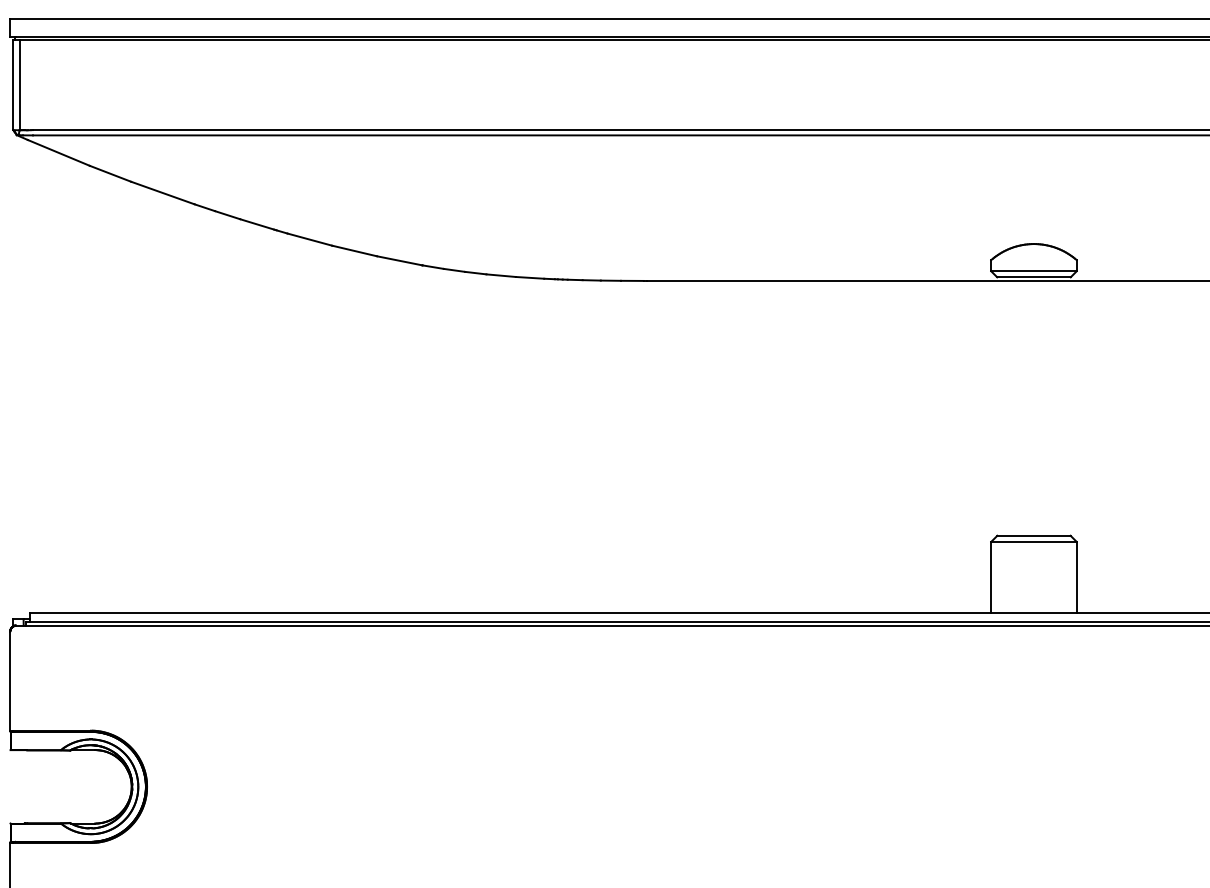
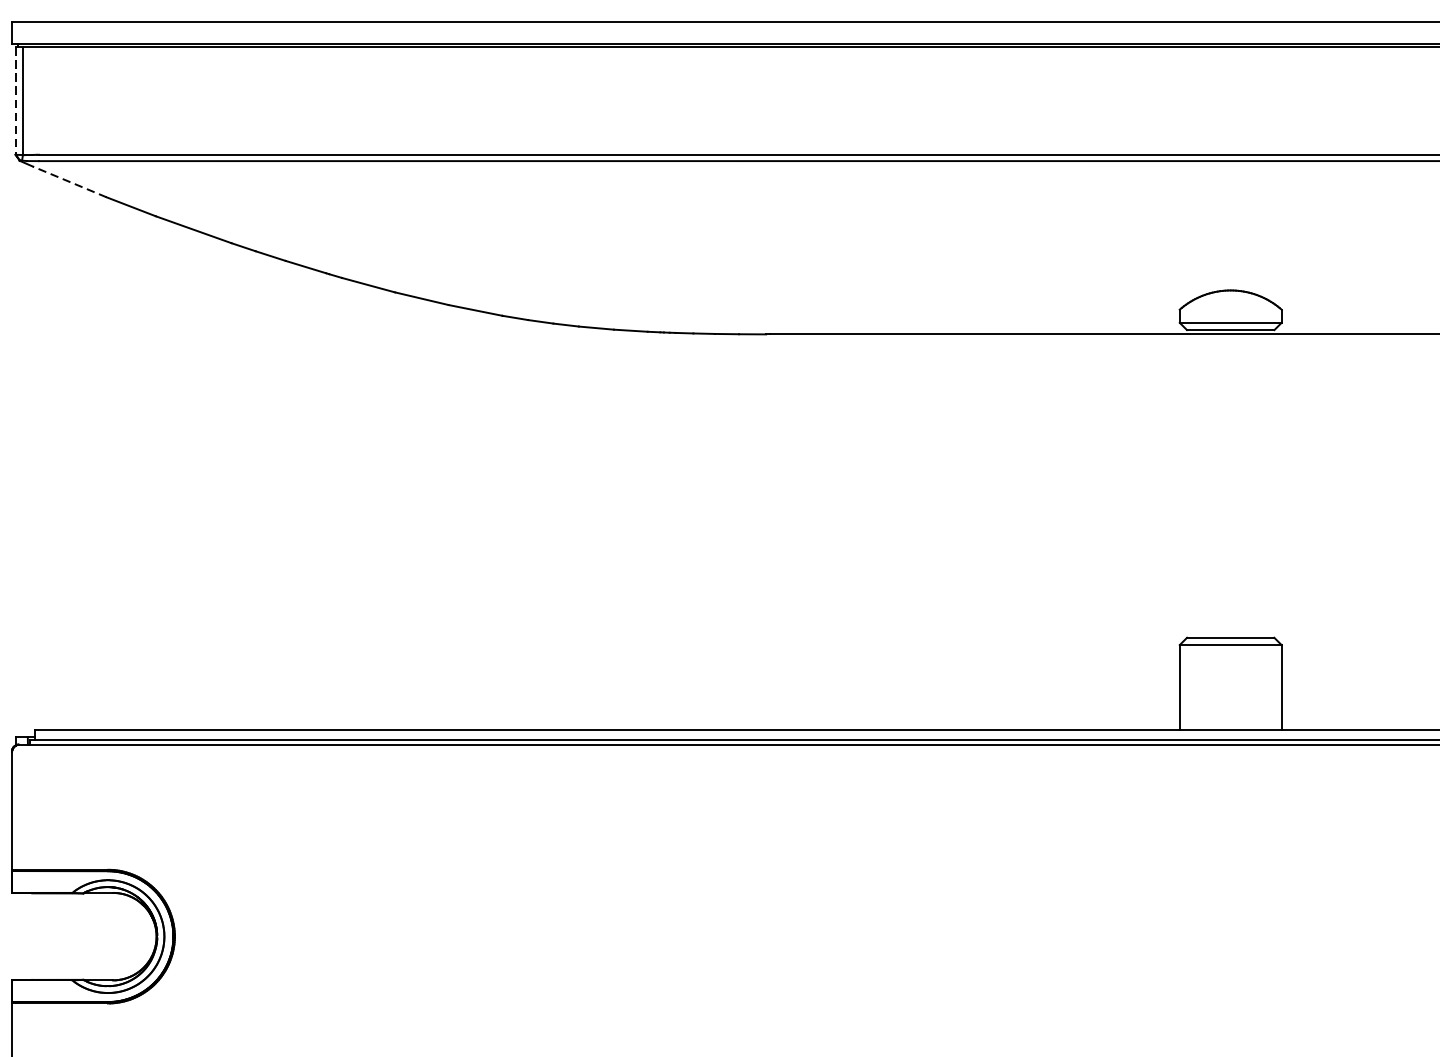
line: (13, 85) -> (15, 101), solid -> dashed
line: (58, 152) -> (69, 181), solid -> dashed

